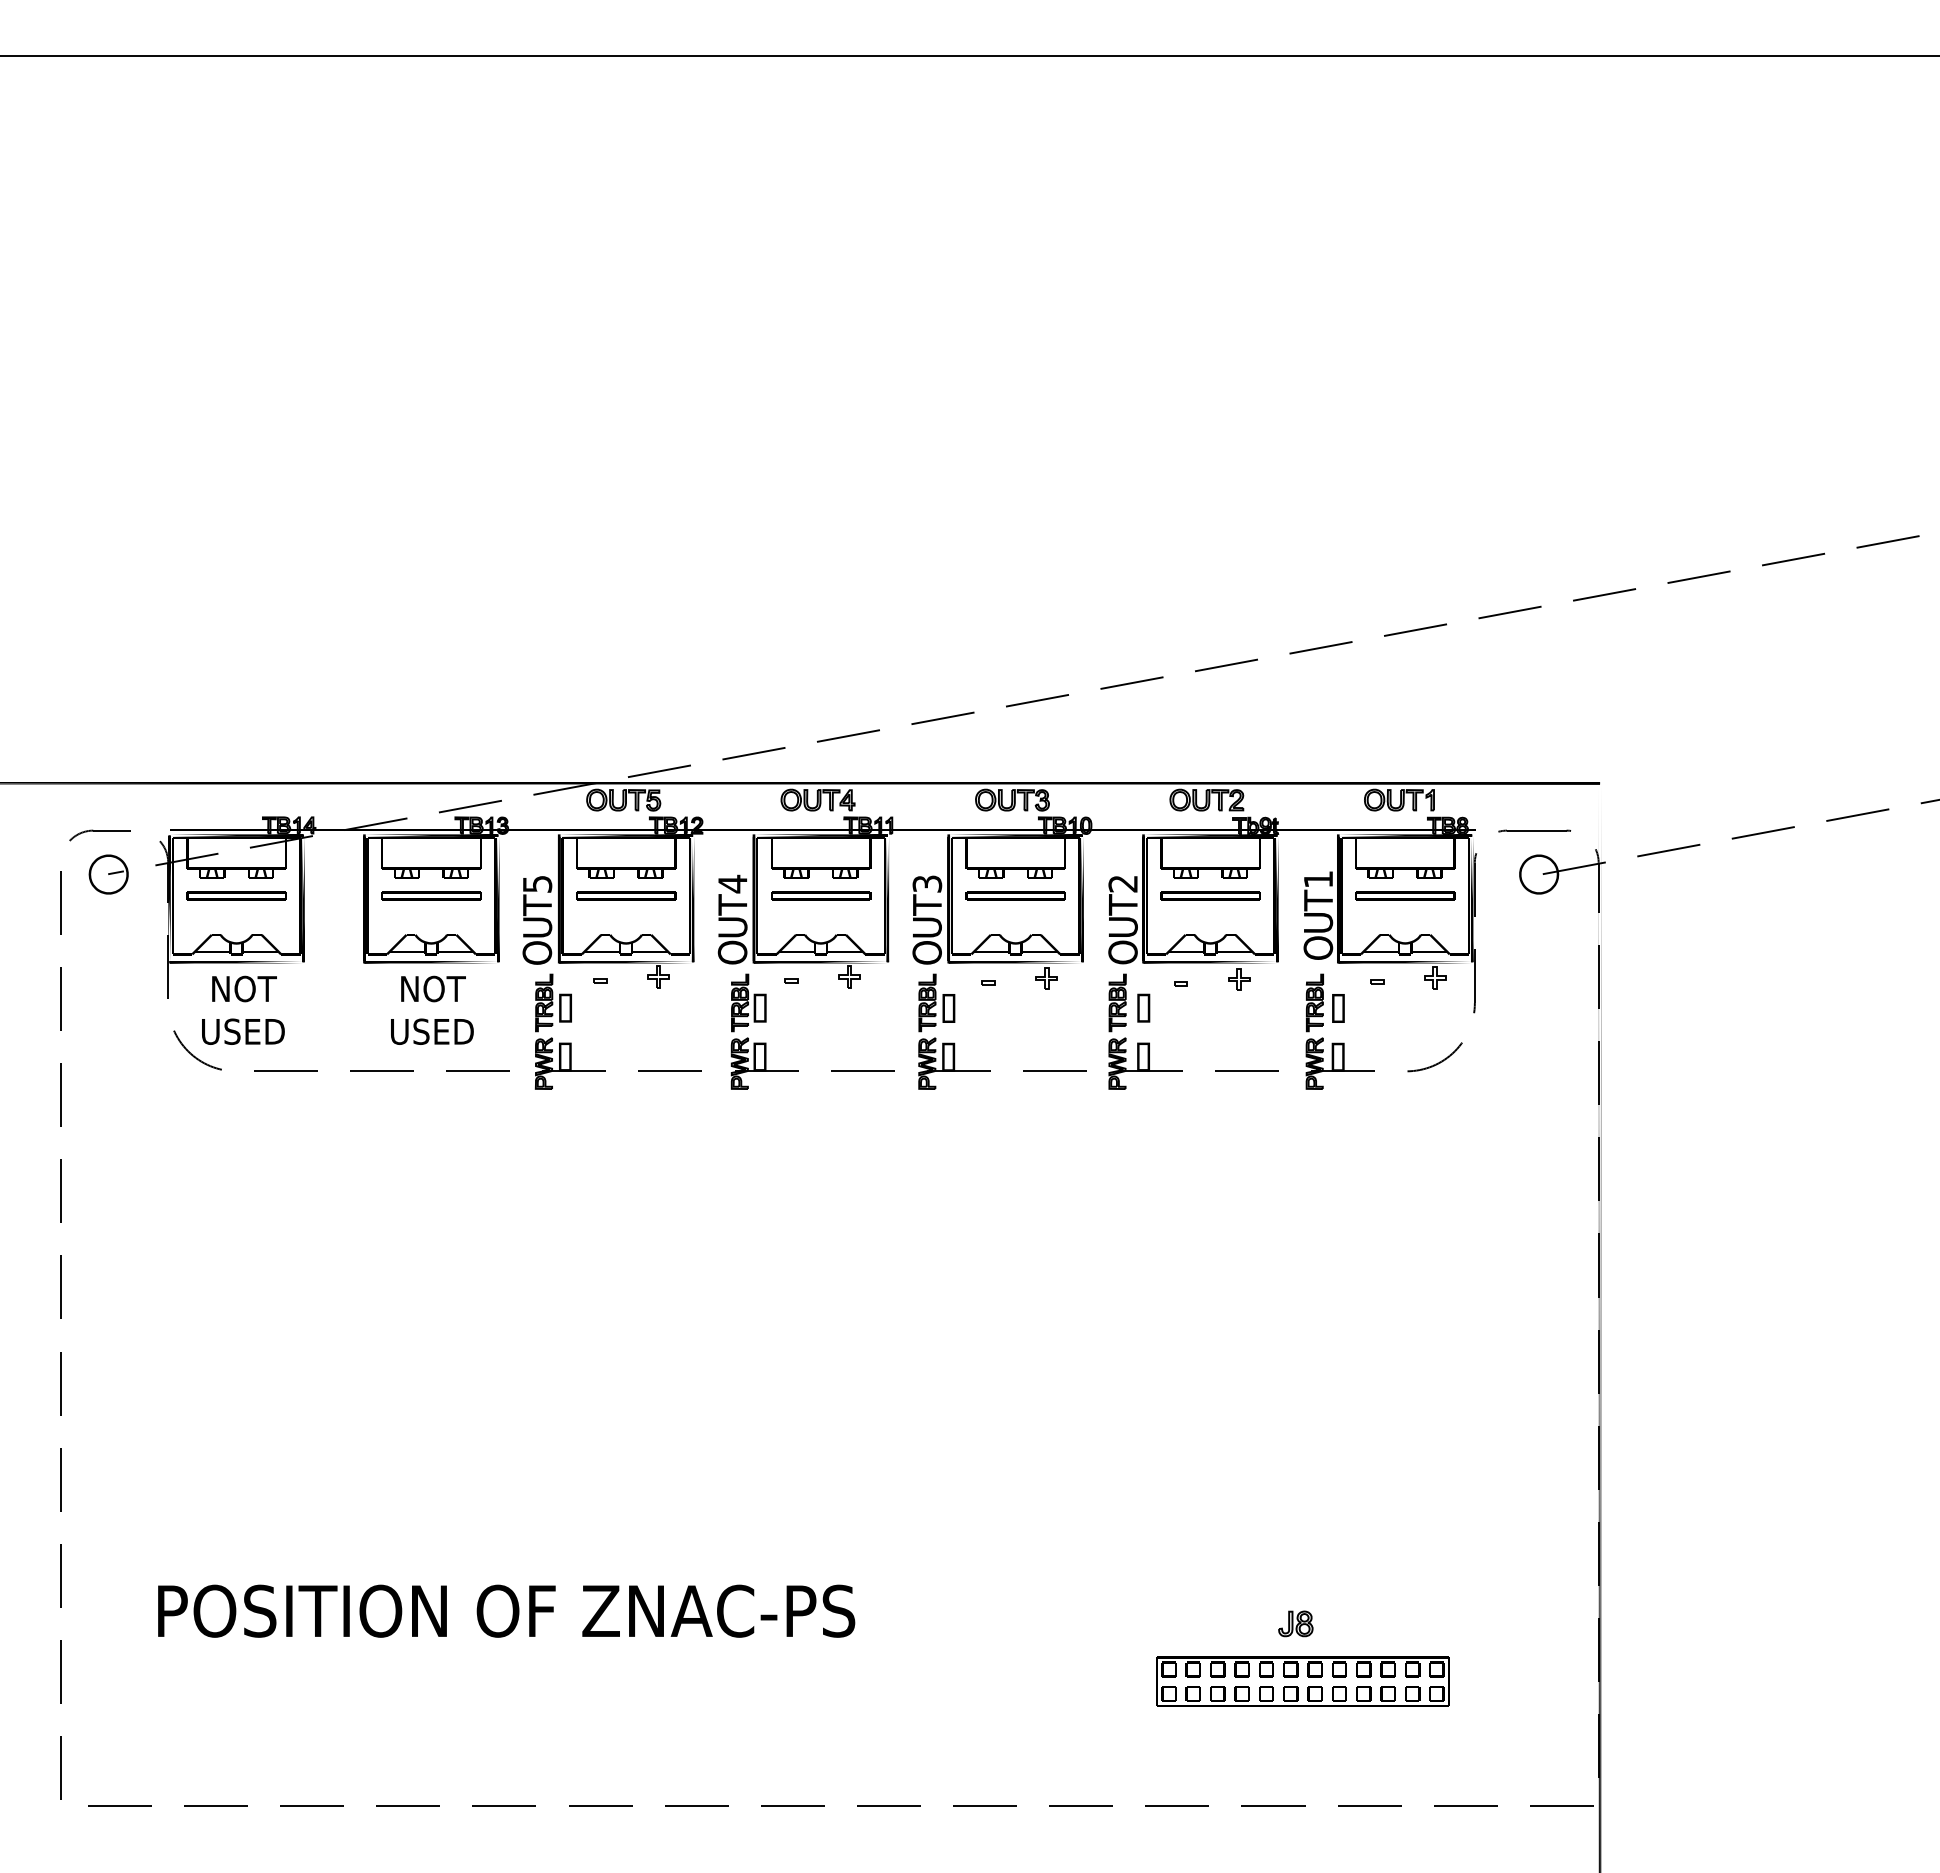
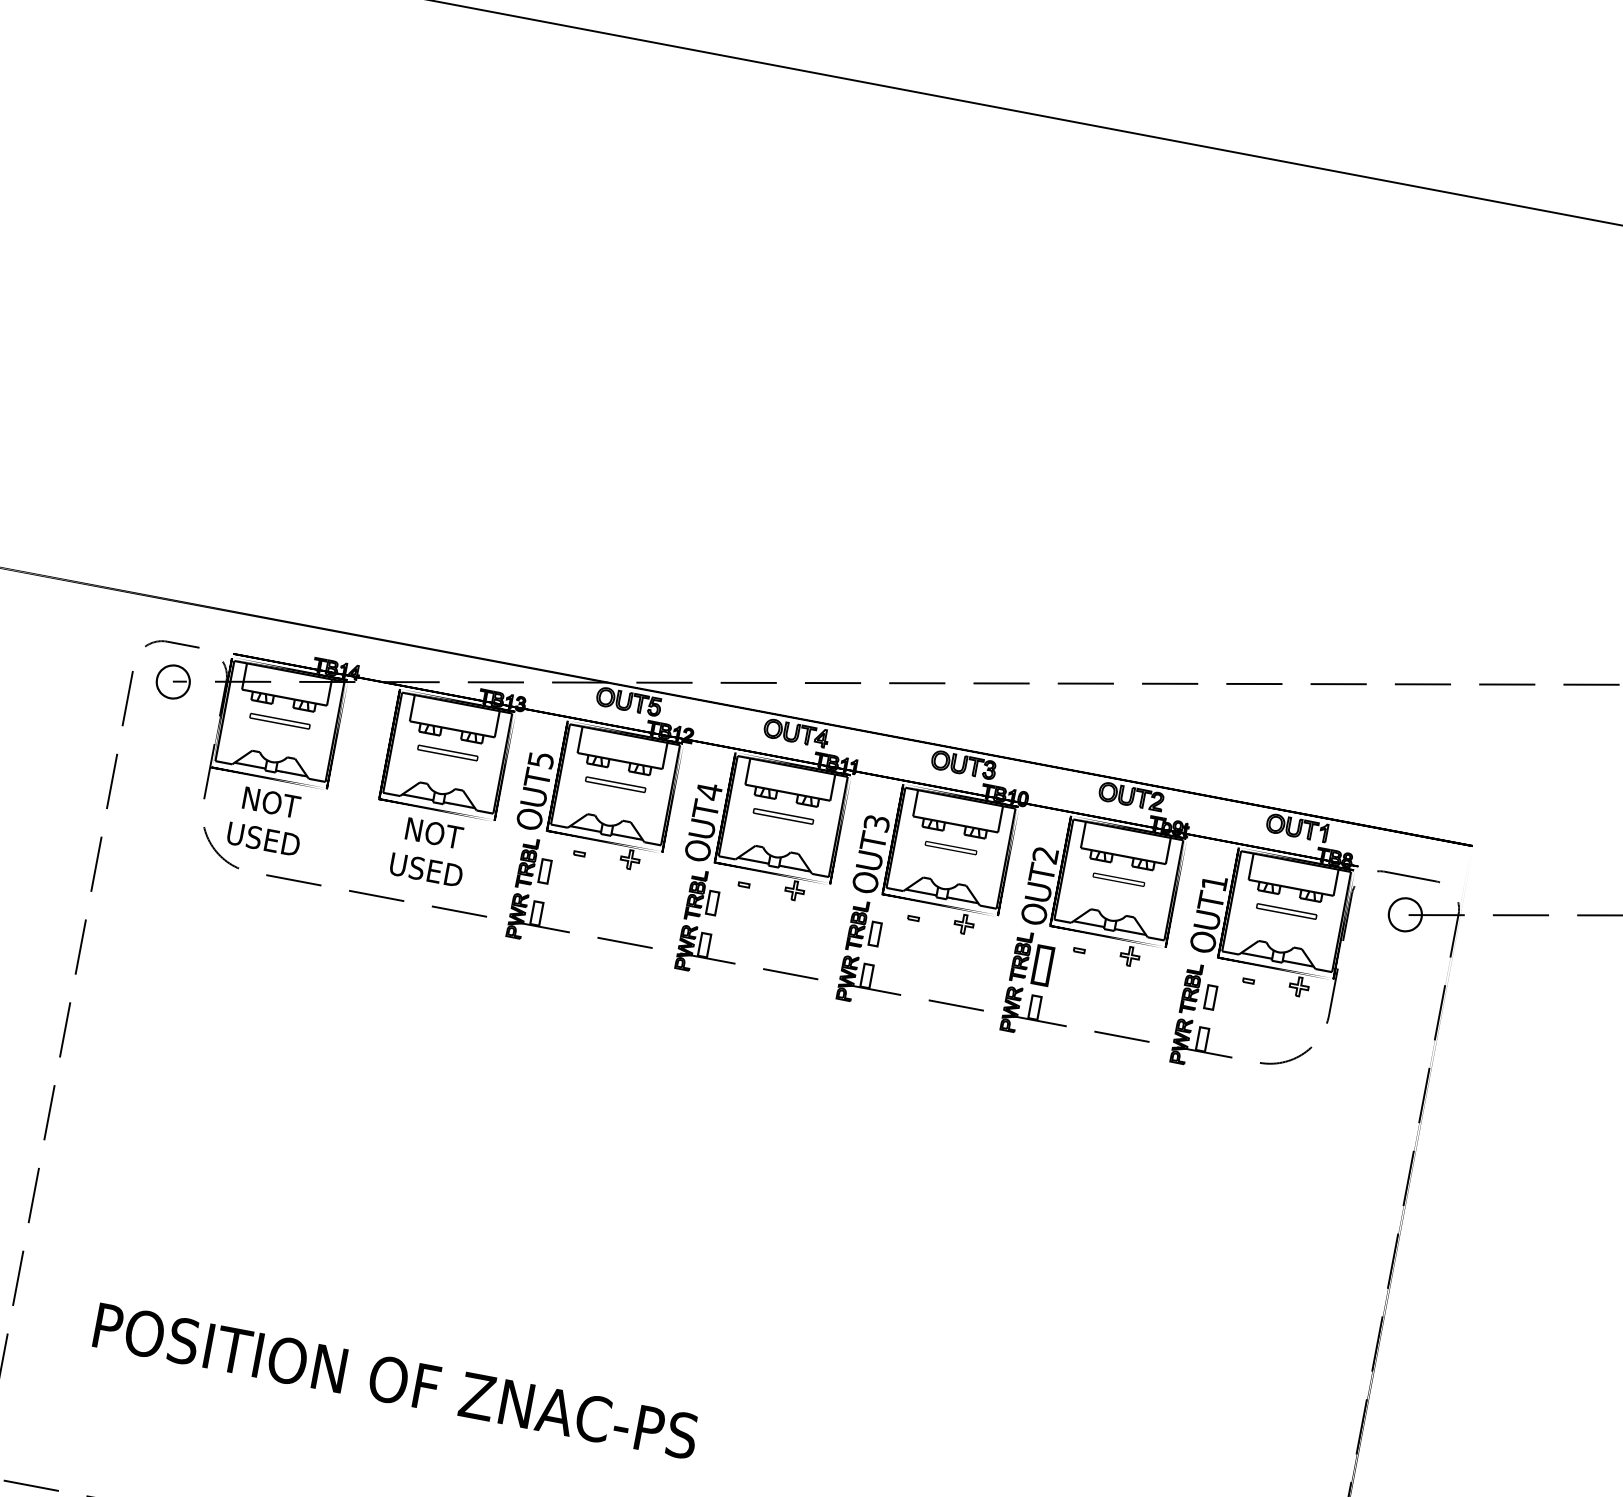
part: (236, 895) -> (279, 720), size x0.7
part: (431, 895) -> (447, 752), size x0.7
part: (626, 895) -> (615, 784), size x0.7
part: (821, 895) -> (783, 816), size x0.7
part: (1015, 895) -> (950, 847), size x0.6
part: (1210, 895) -> (1118, 879), size x0.6
part: (1405, 895) -> (1286, 911), size x0.7
part: (1143, 1007) -> (1042, 964), size x1.6

